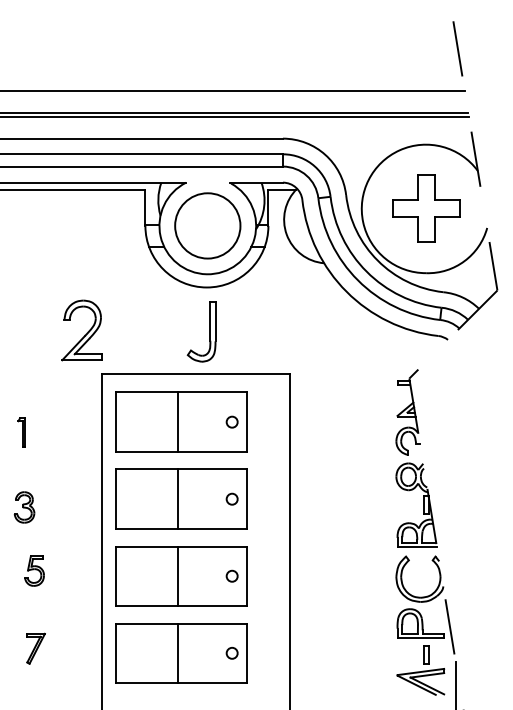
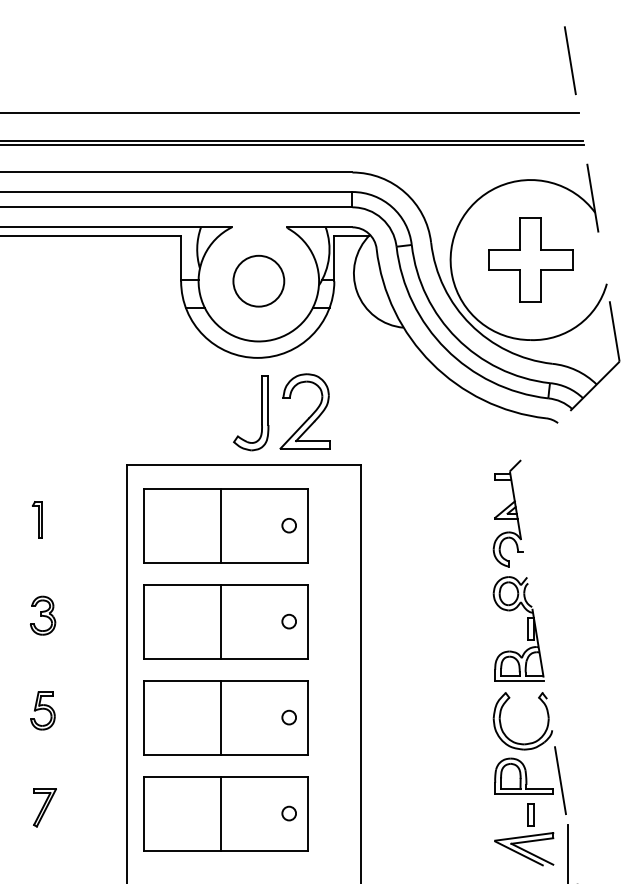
circle: (207, 225) -> (258, 280), size x0.62
part: (81, 330) -> (304, 411), moved
part: (21, 432) -> (36, 519), moved
part: (24, 507) -> (42, 615), moved

